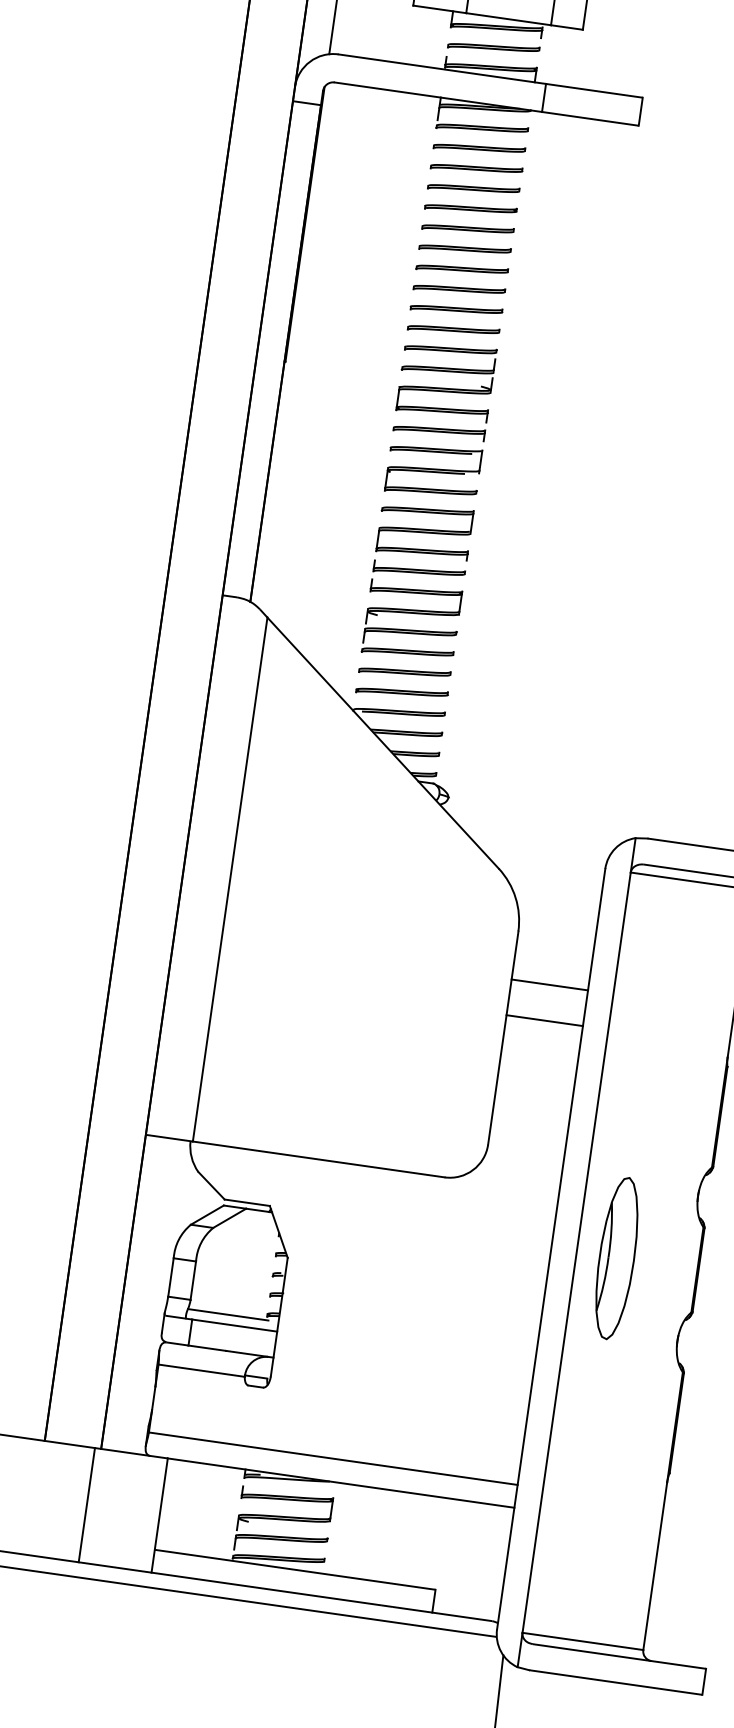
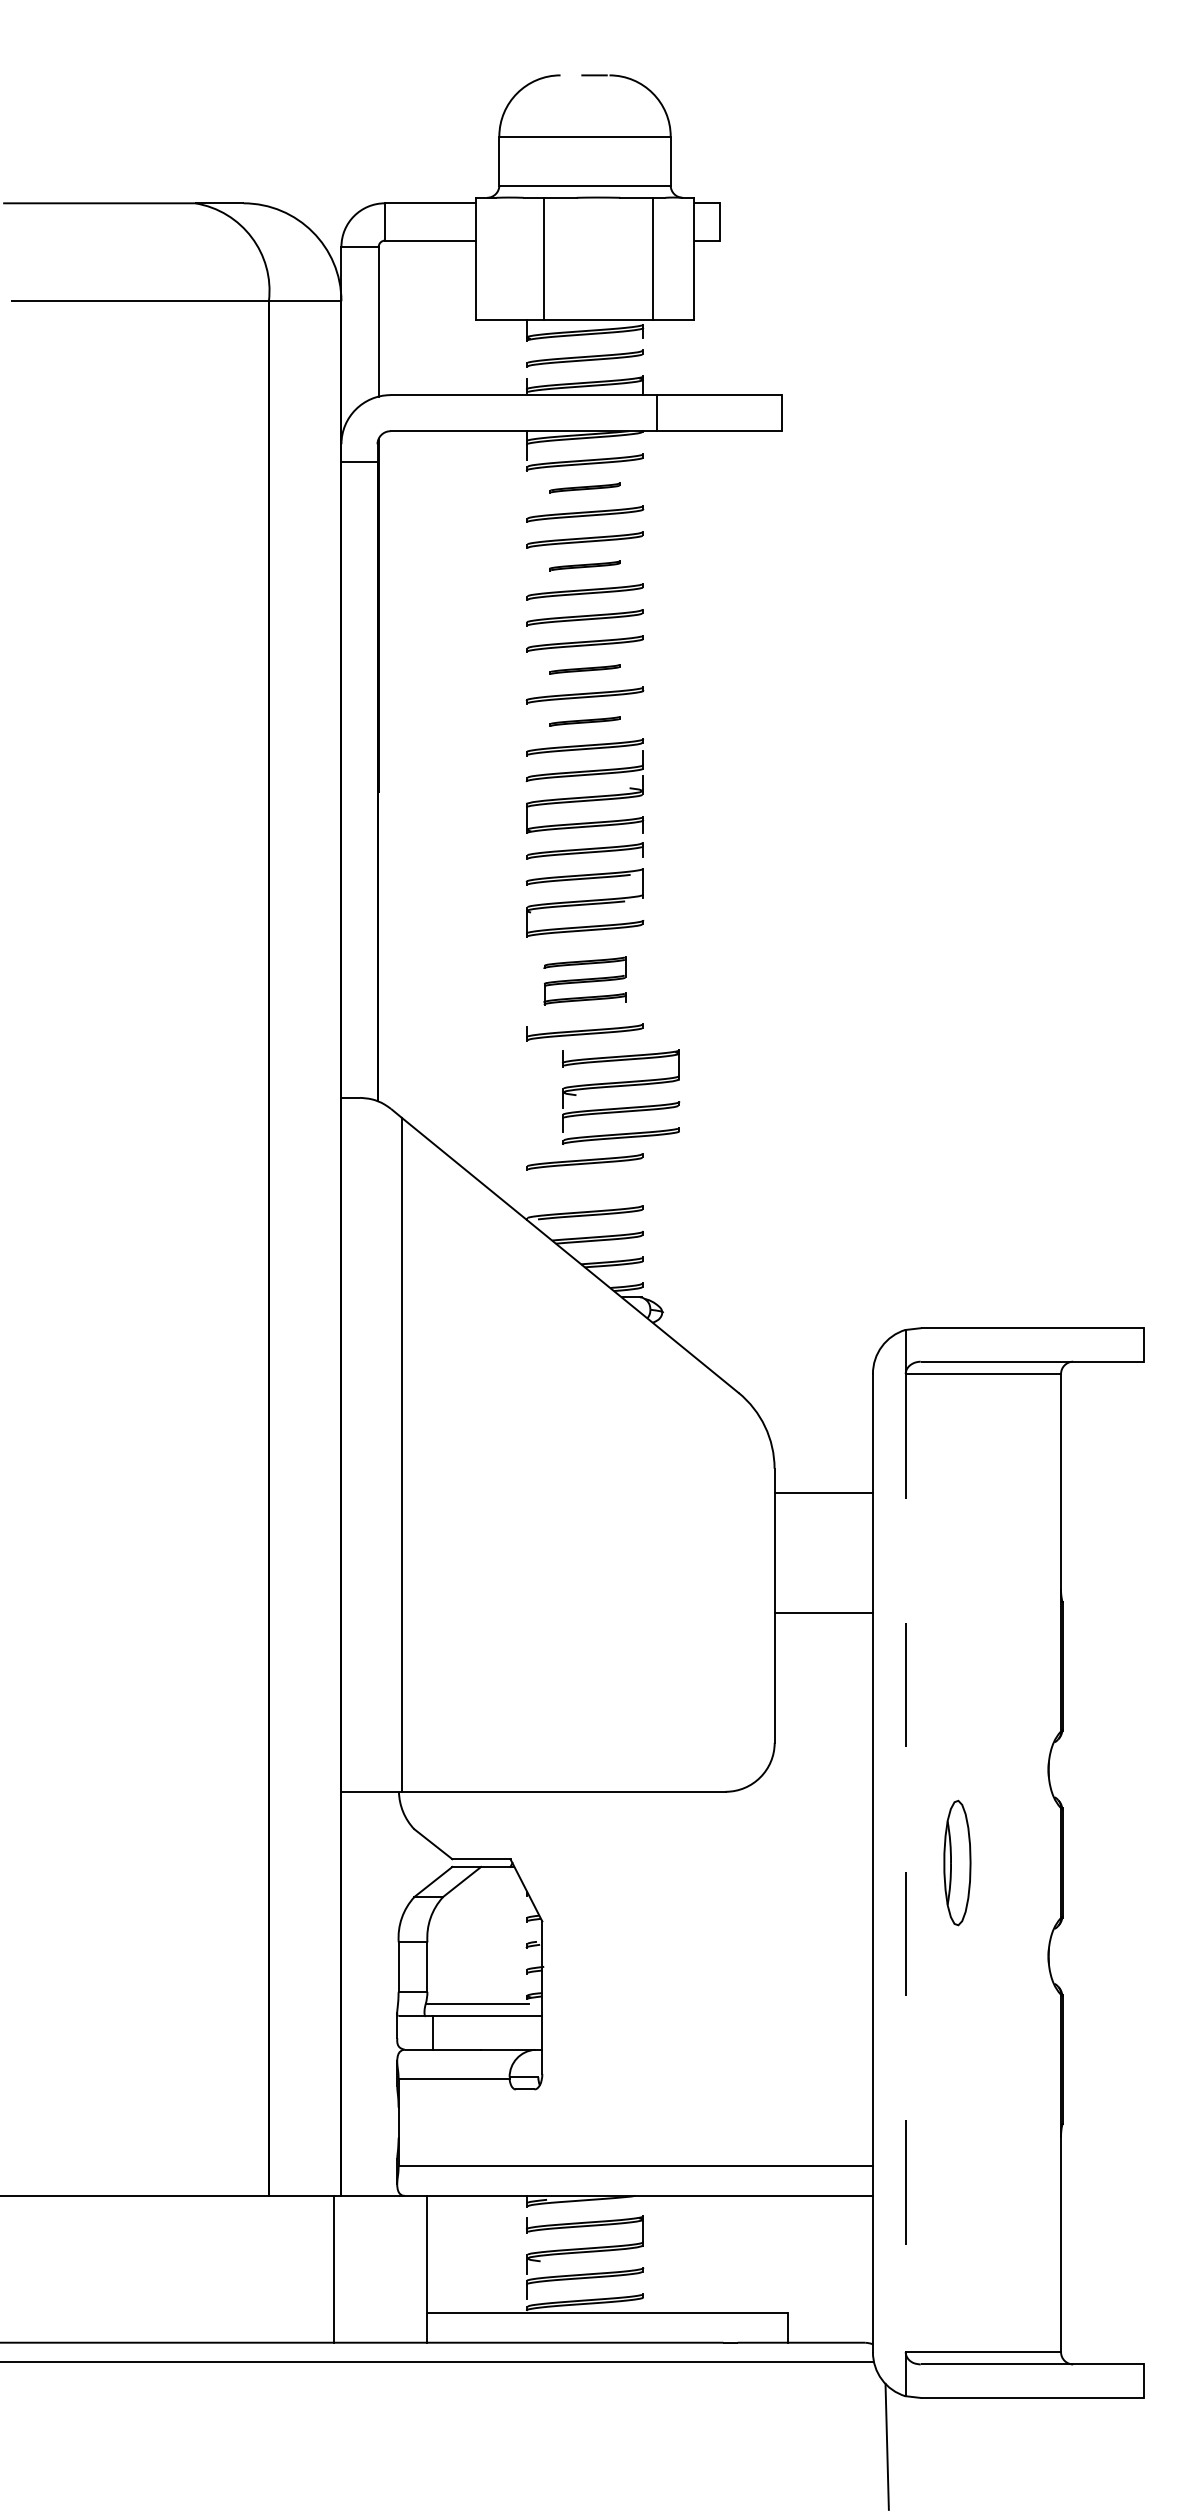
part: (479, 147) -> (584, 487), size x0.6
part: (470, 208) -> (584, 565), size x0.6
part: (459, 289) -> (584, 669), size x0.6
part: (453, 329) -> (584, 721), size x0.6
part: (424, 530) -> (584, 980), size x0.7
part: (410, 613) -> (617, 1087), moved
part: (402, 692) -> (585, 1187), removed
line: (549, 985) -> (823, 1493), moved
line: (544, 1020) -> (823, 1613), moved
line: (576, 1253) -> (905, 1863), solid -> dashed
part: (617, 1257) -> (957, 1862), size x0.6

